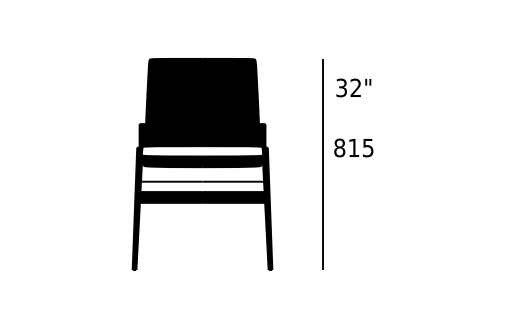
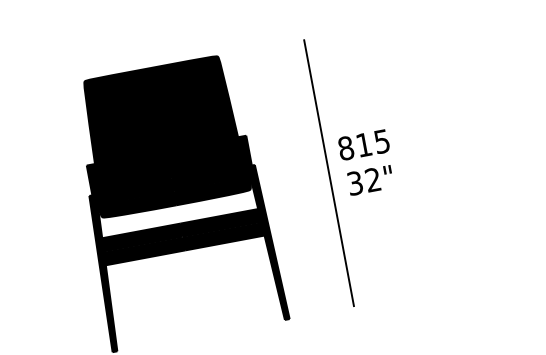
text: (353, 87) -> (370, 179), moved
fill: (202, 151) -> (172, 185), added
fill: (202, 186) -> (181, 229), added

